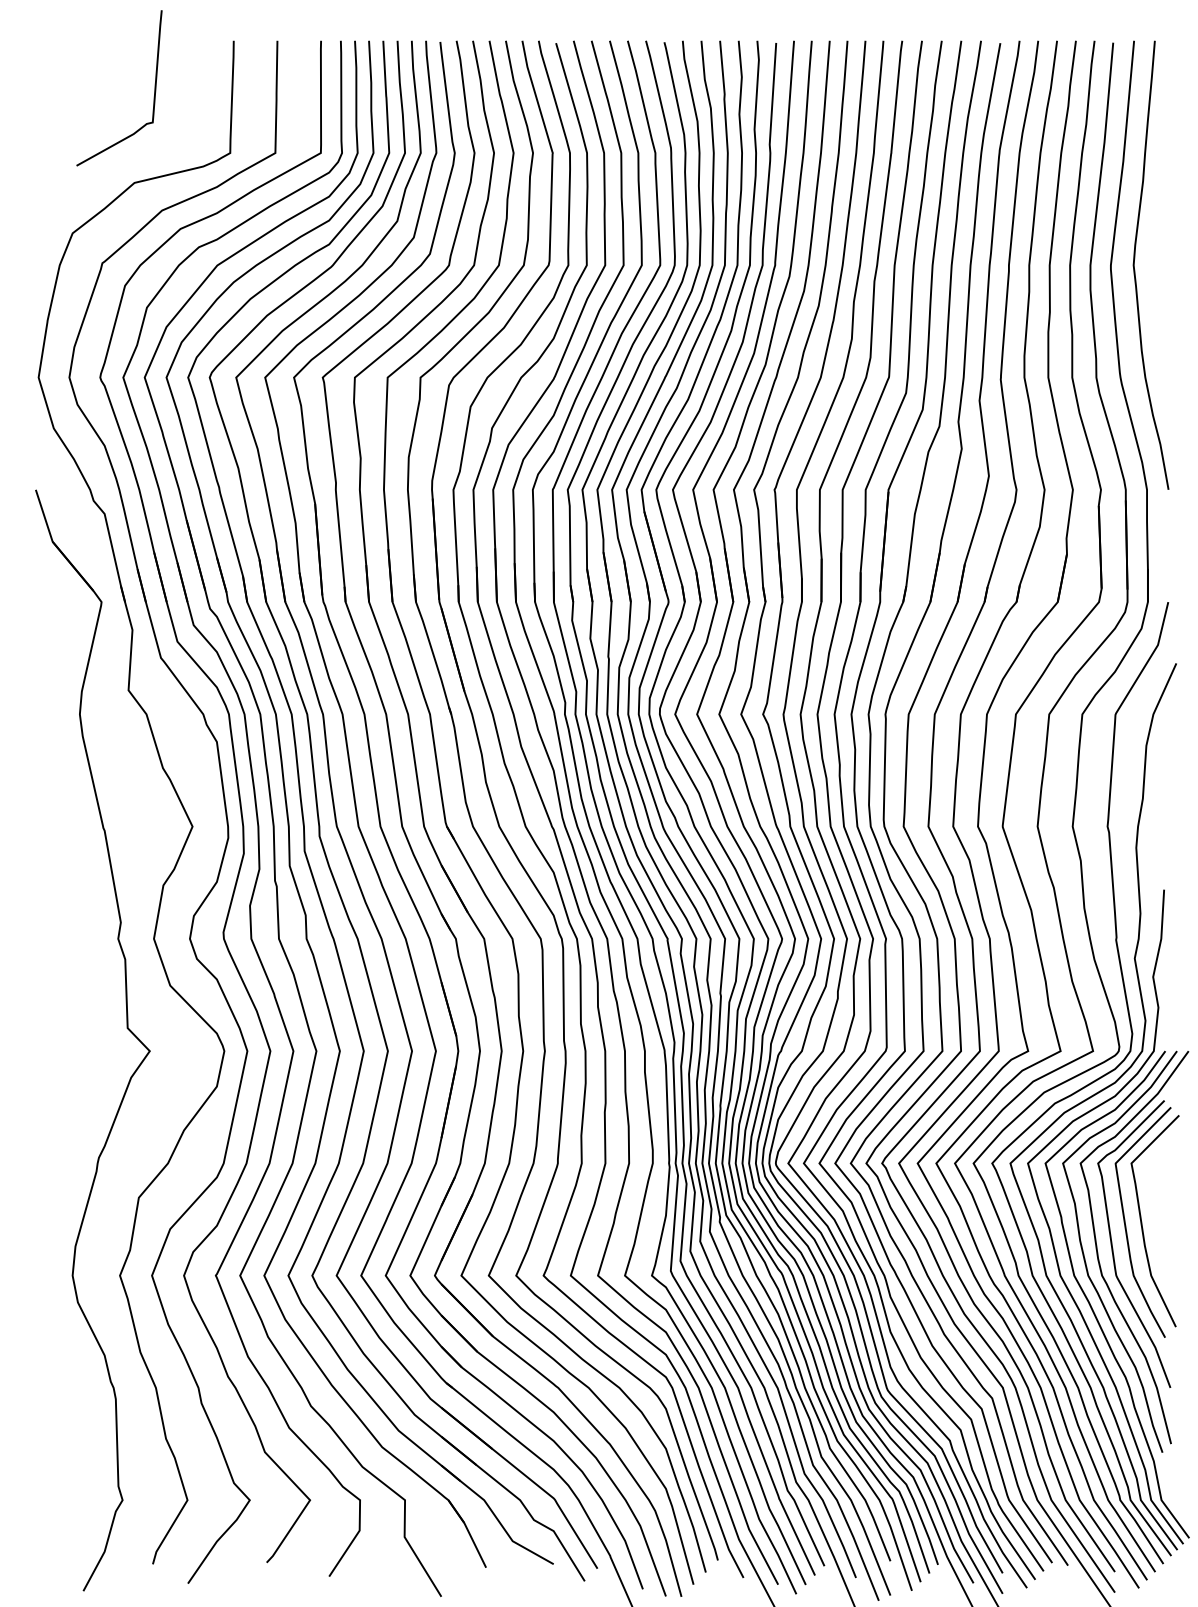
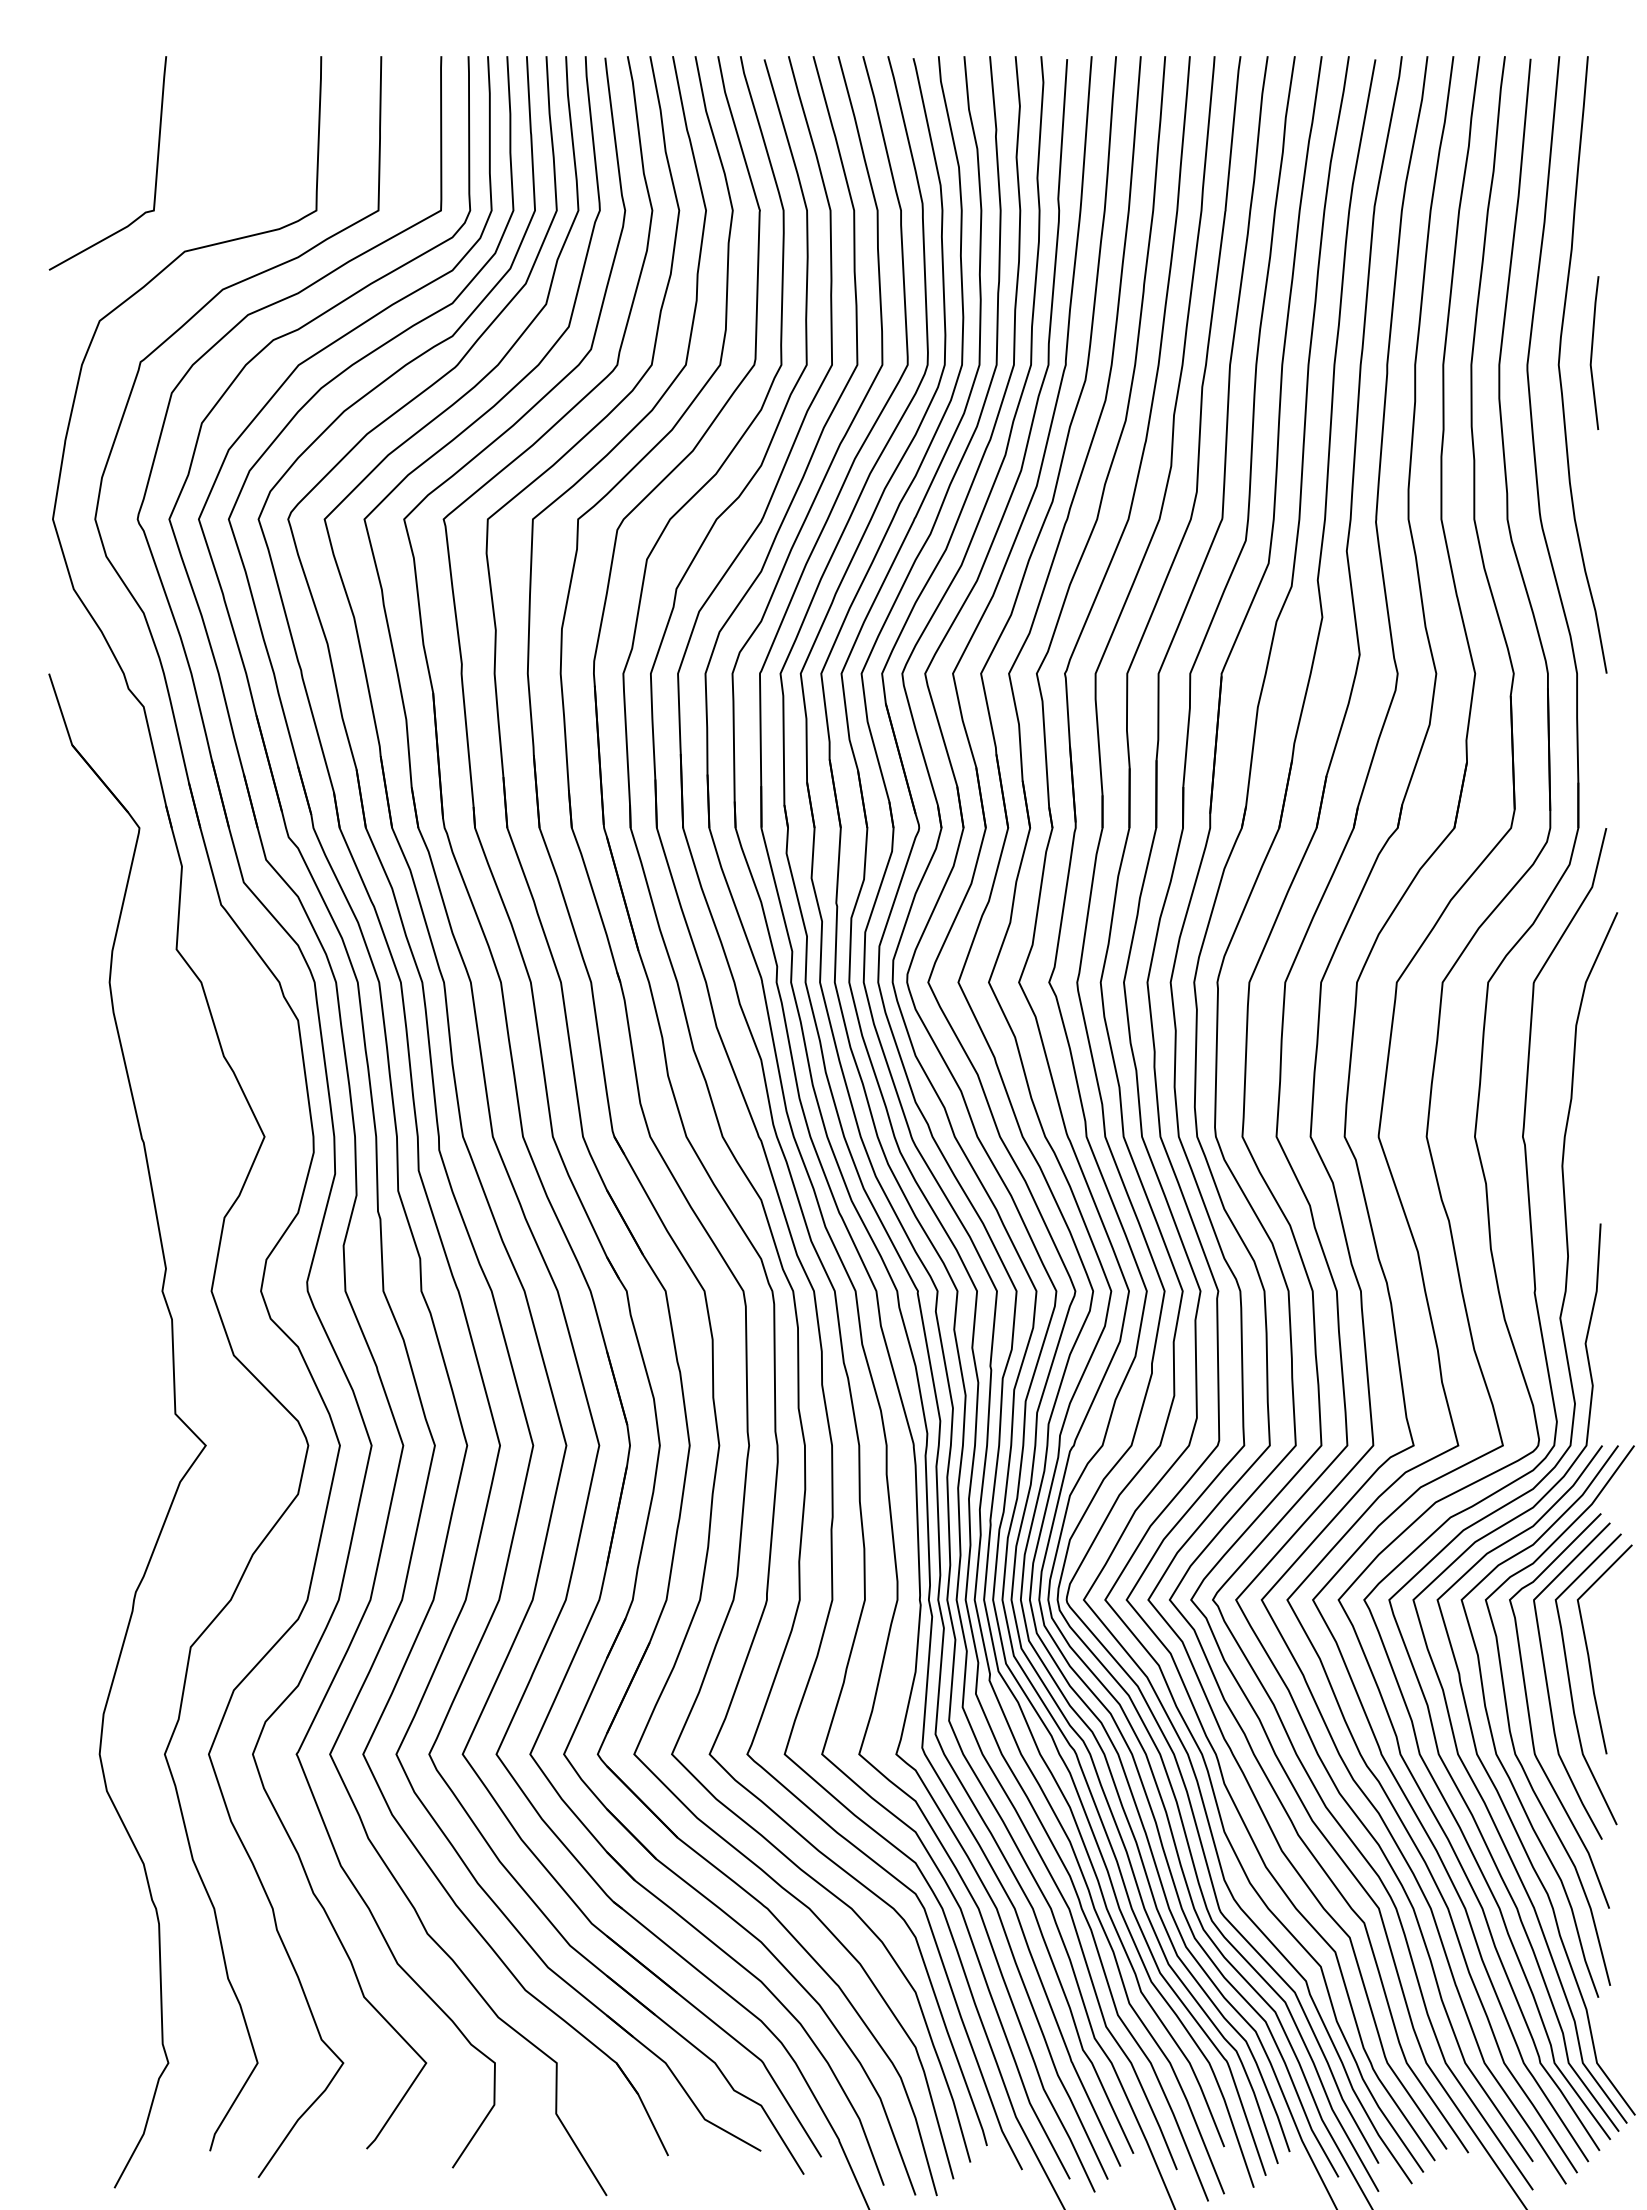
curve: (154, 88) -> (156, 163), moved
line: (1158, 256) -> (1592, 352), added
line: (1156, 1203) -> (1589, 1654), added

